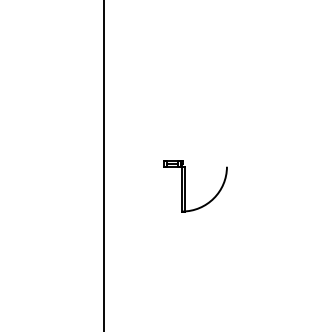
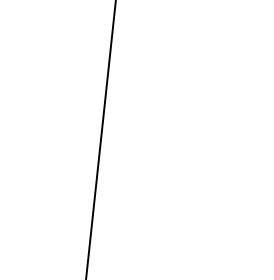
part: (185, 186) -> (169, 165), removed

